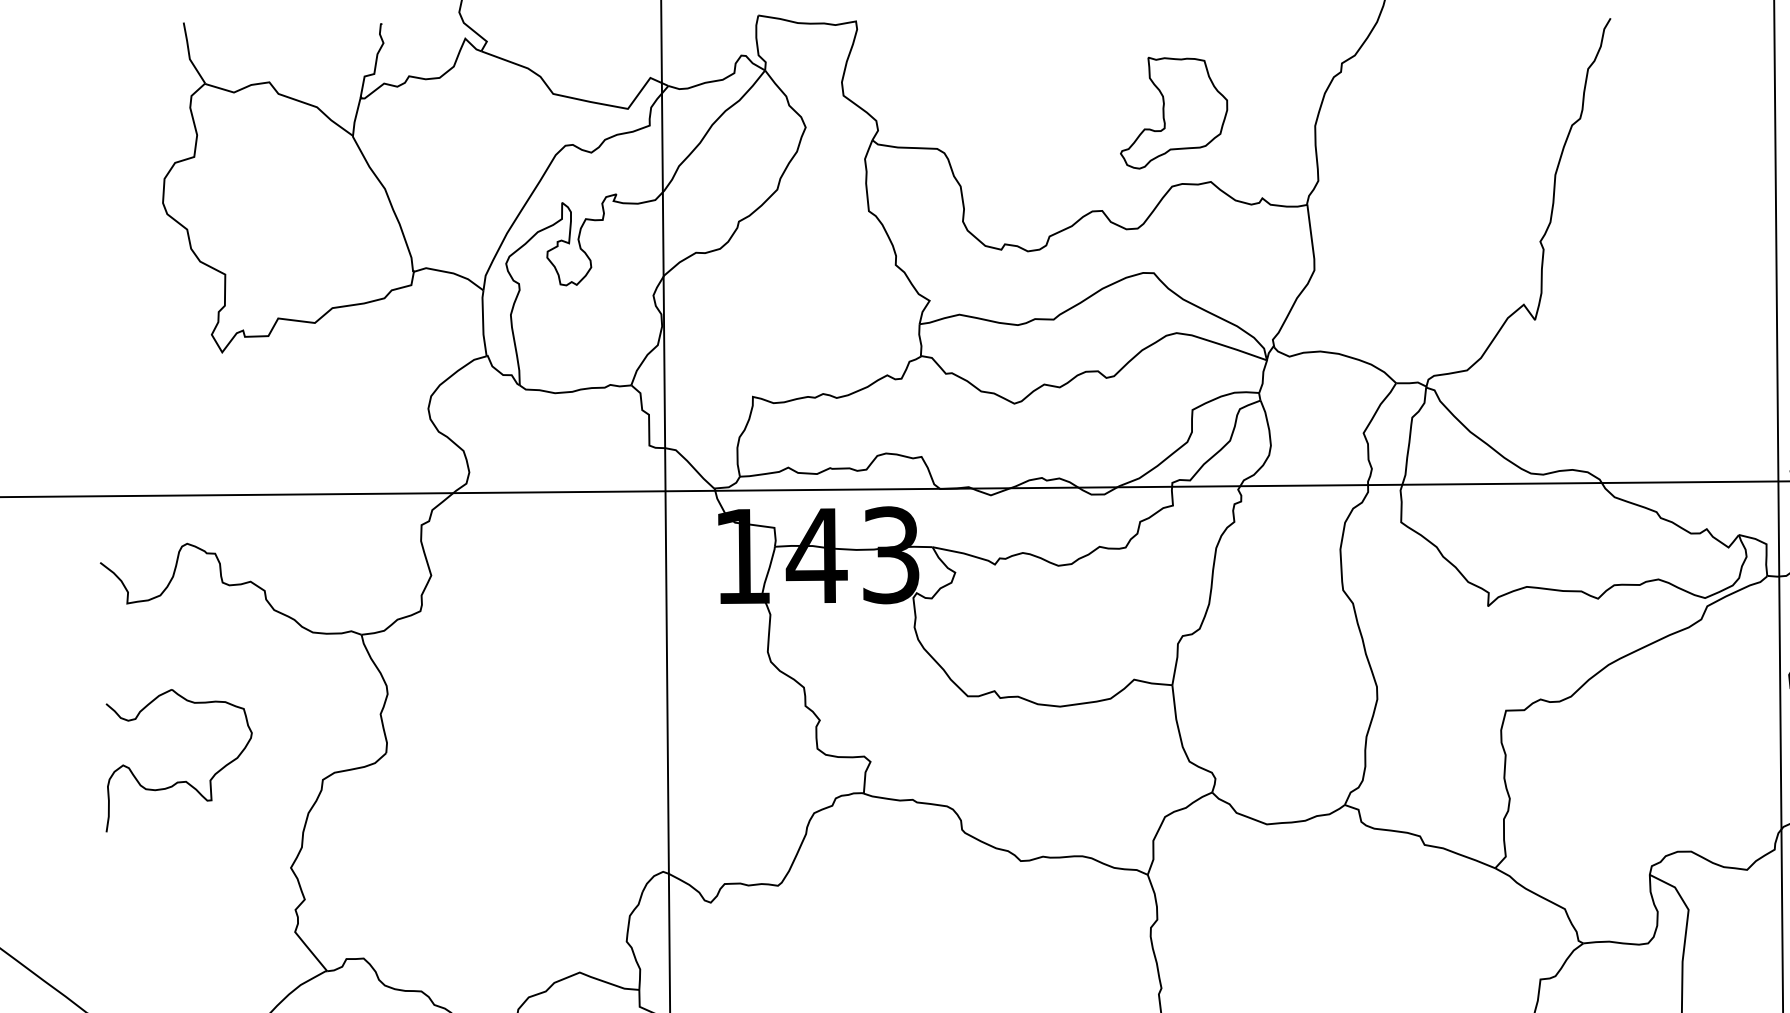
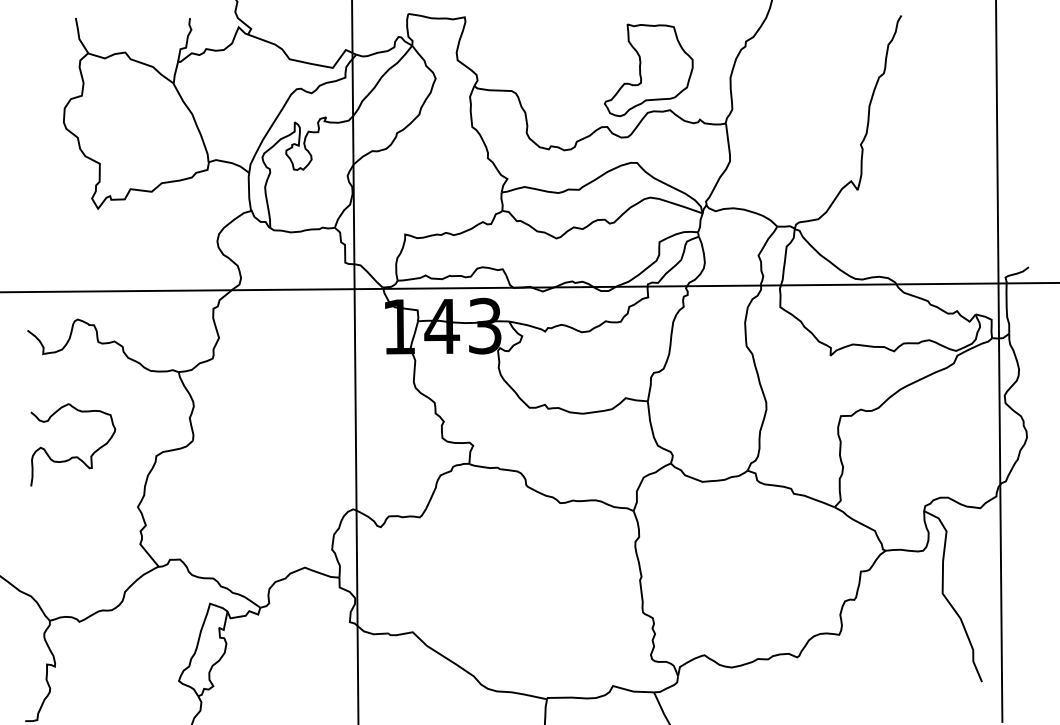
part: (1173, 113) -> (648, 70), size x1.43

